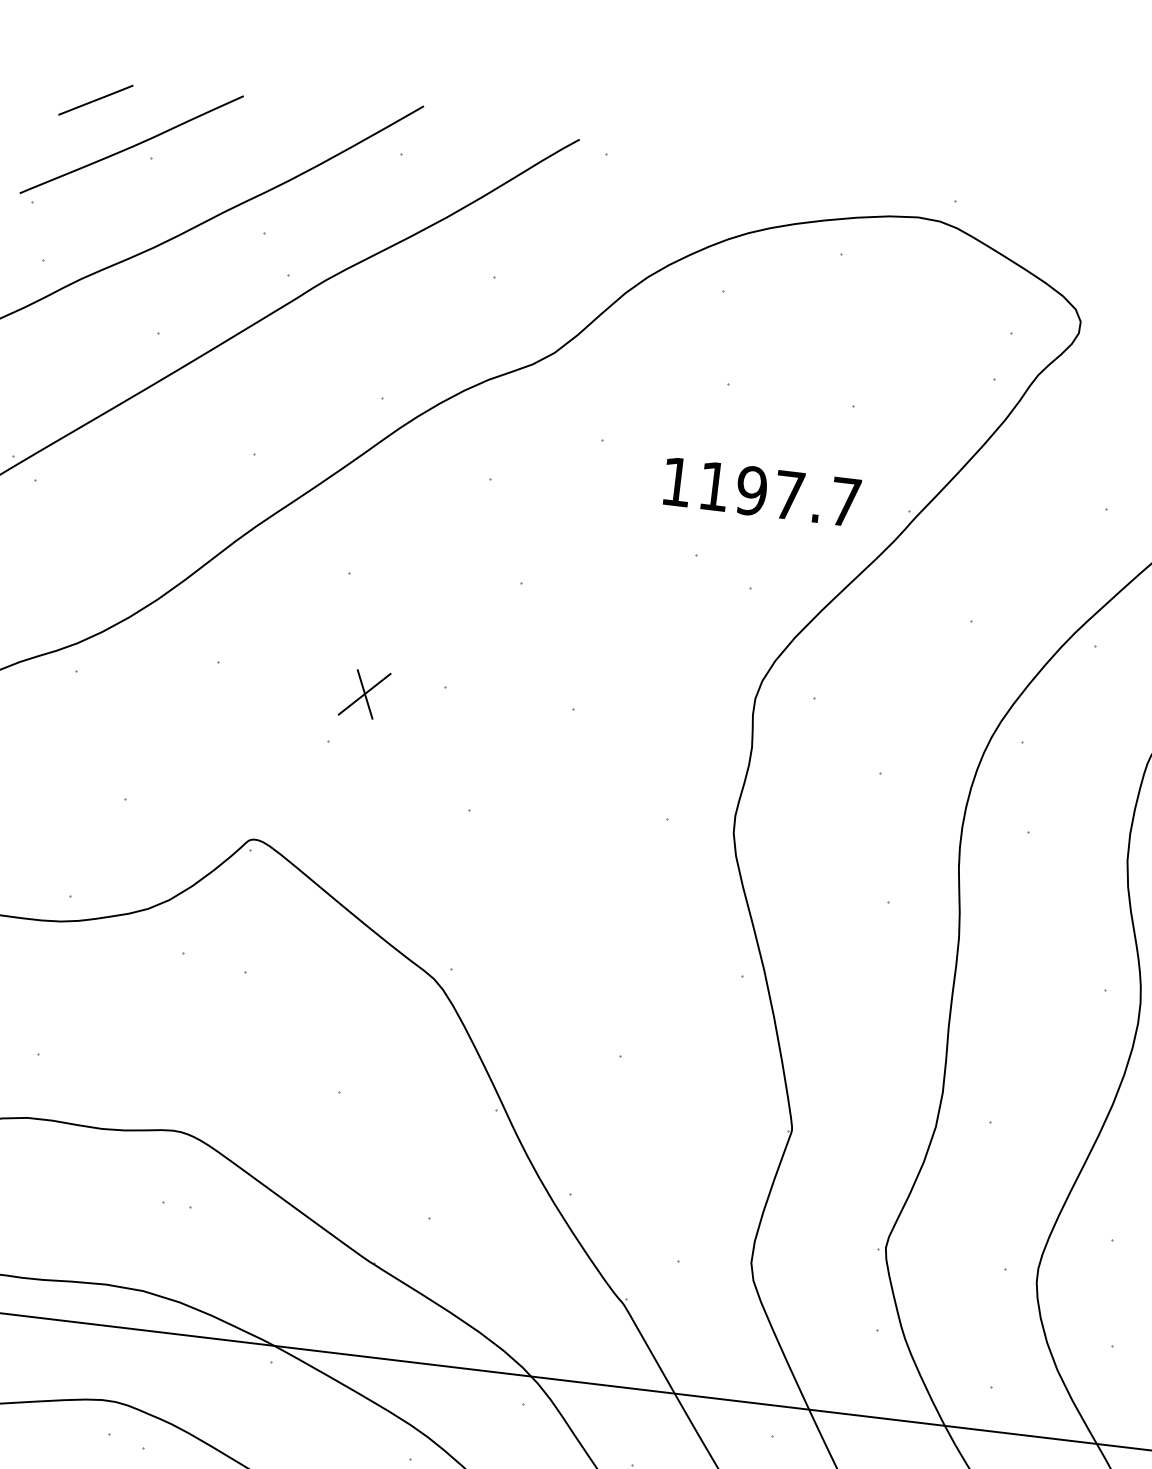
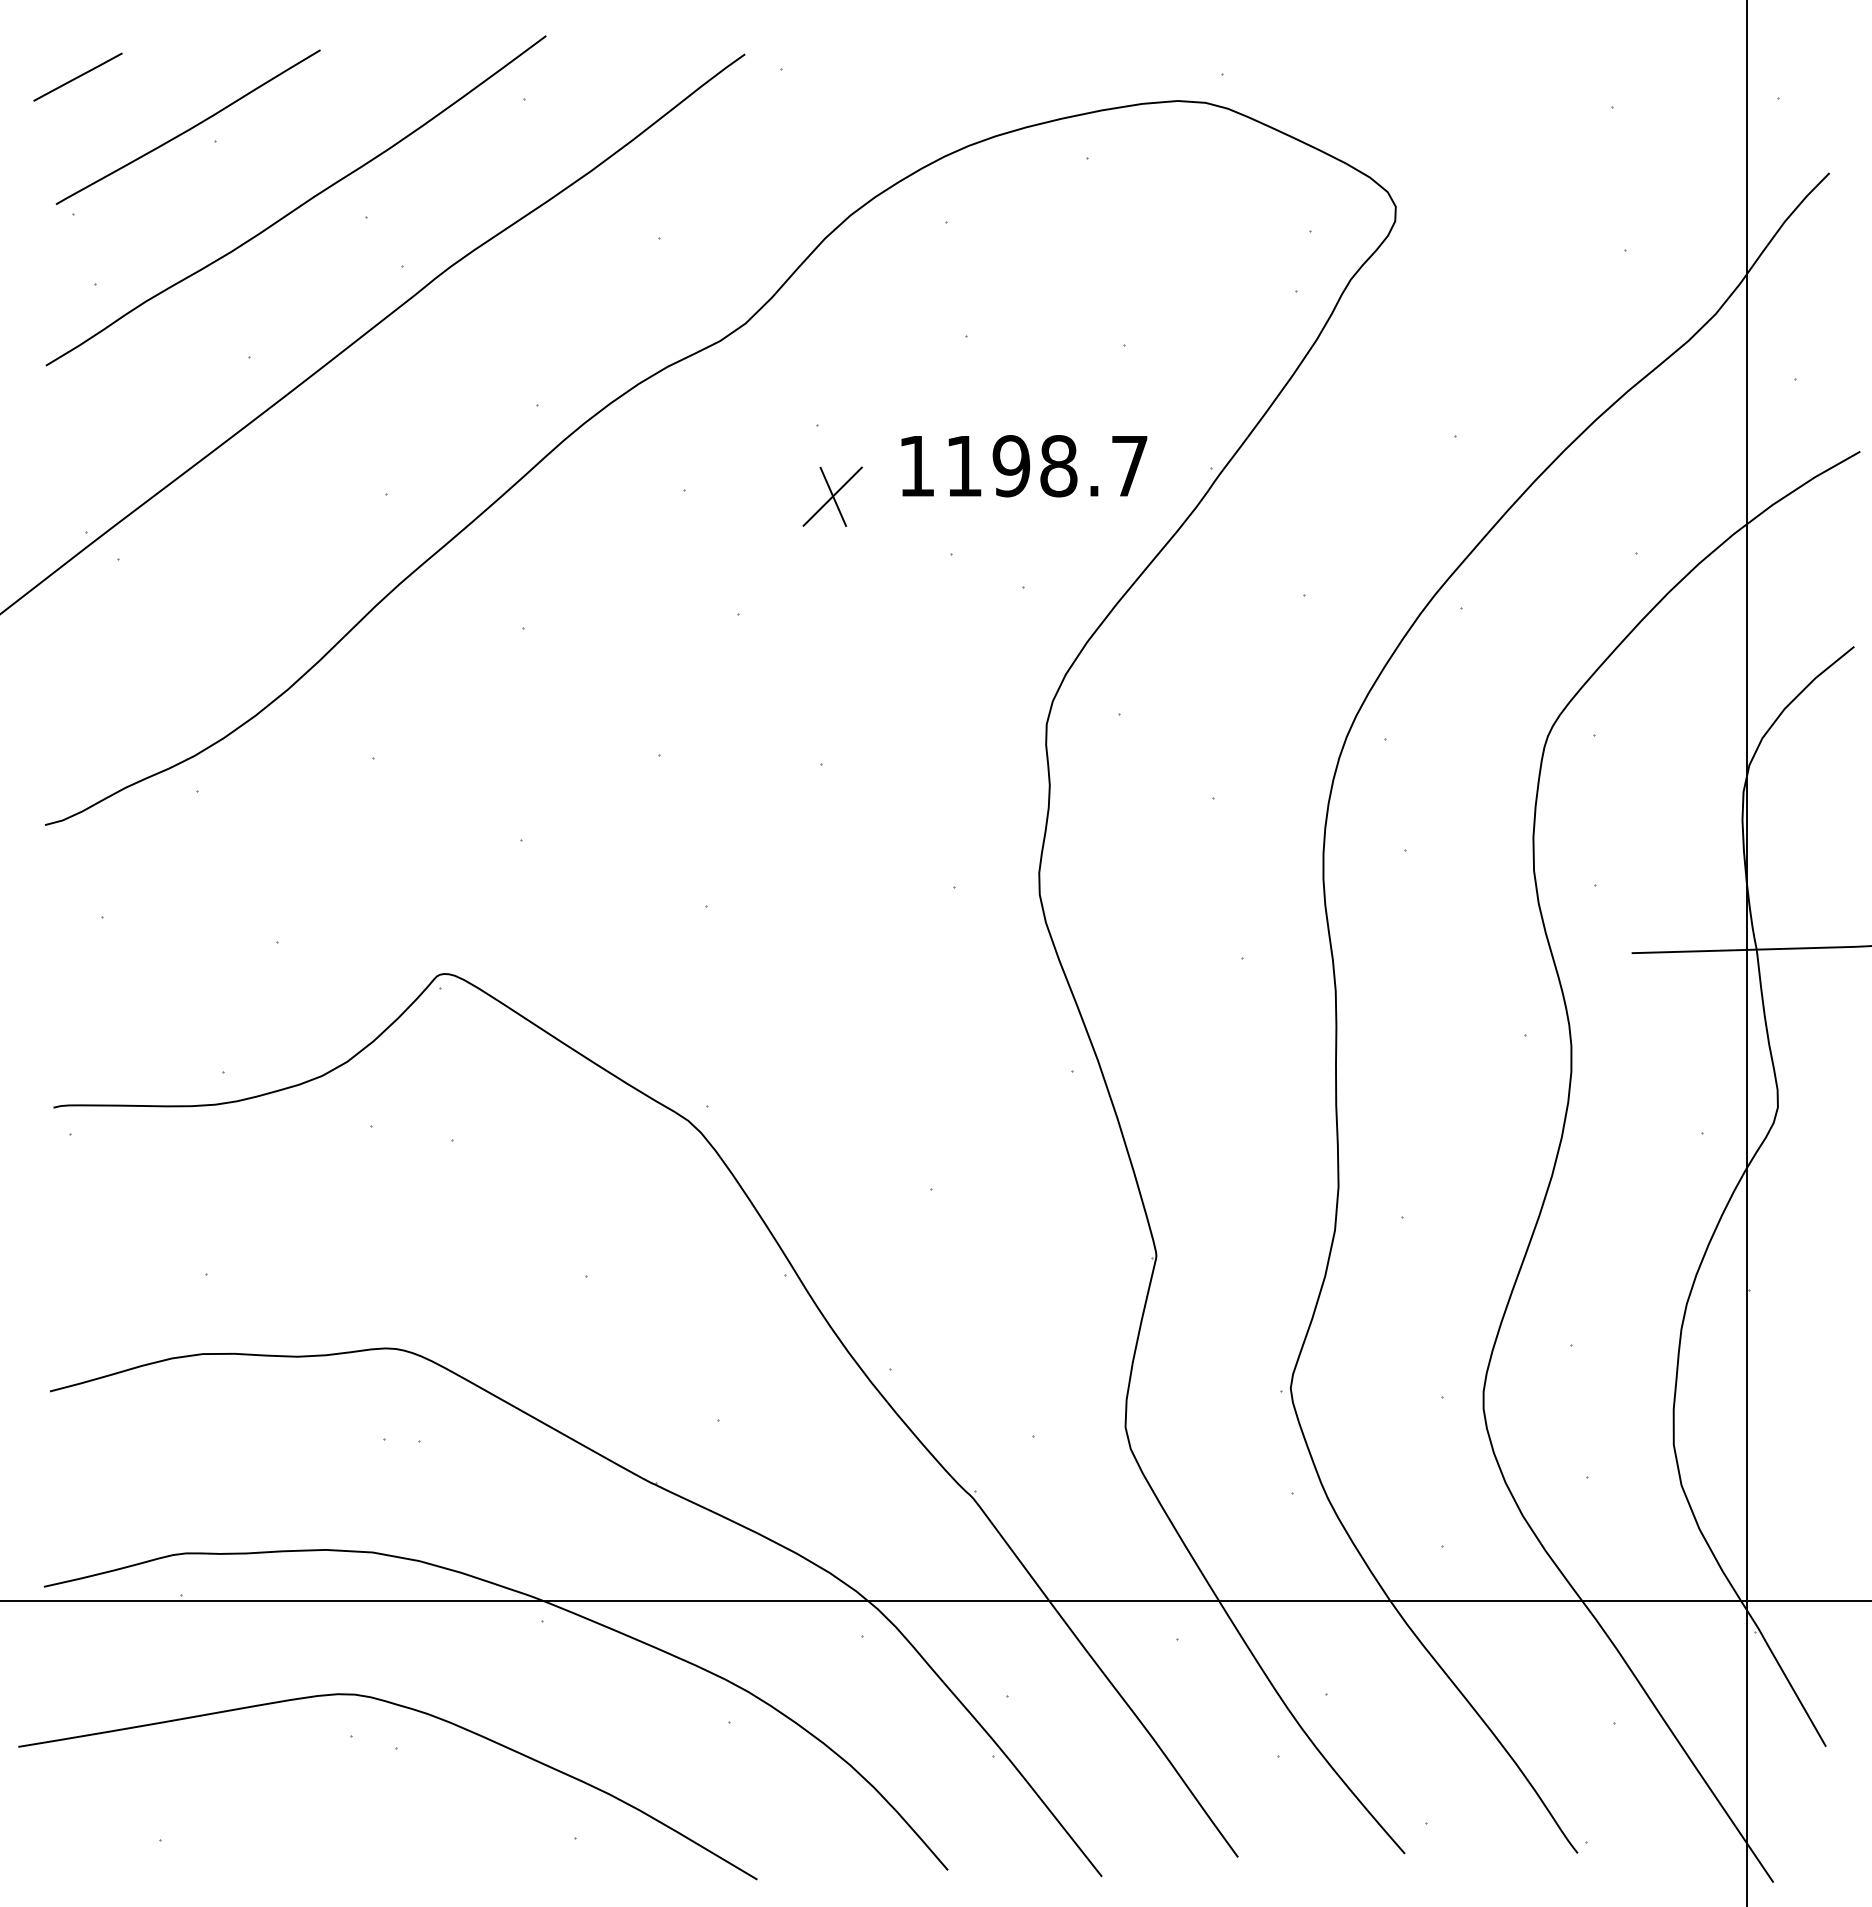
line: (95, 99) -> (77, 76), moved
text: (789, 495) -> (1058, 466), 1197.7 -> 1198.7
part: (364, 694) -> (832, 496), moved

